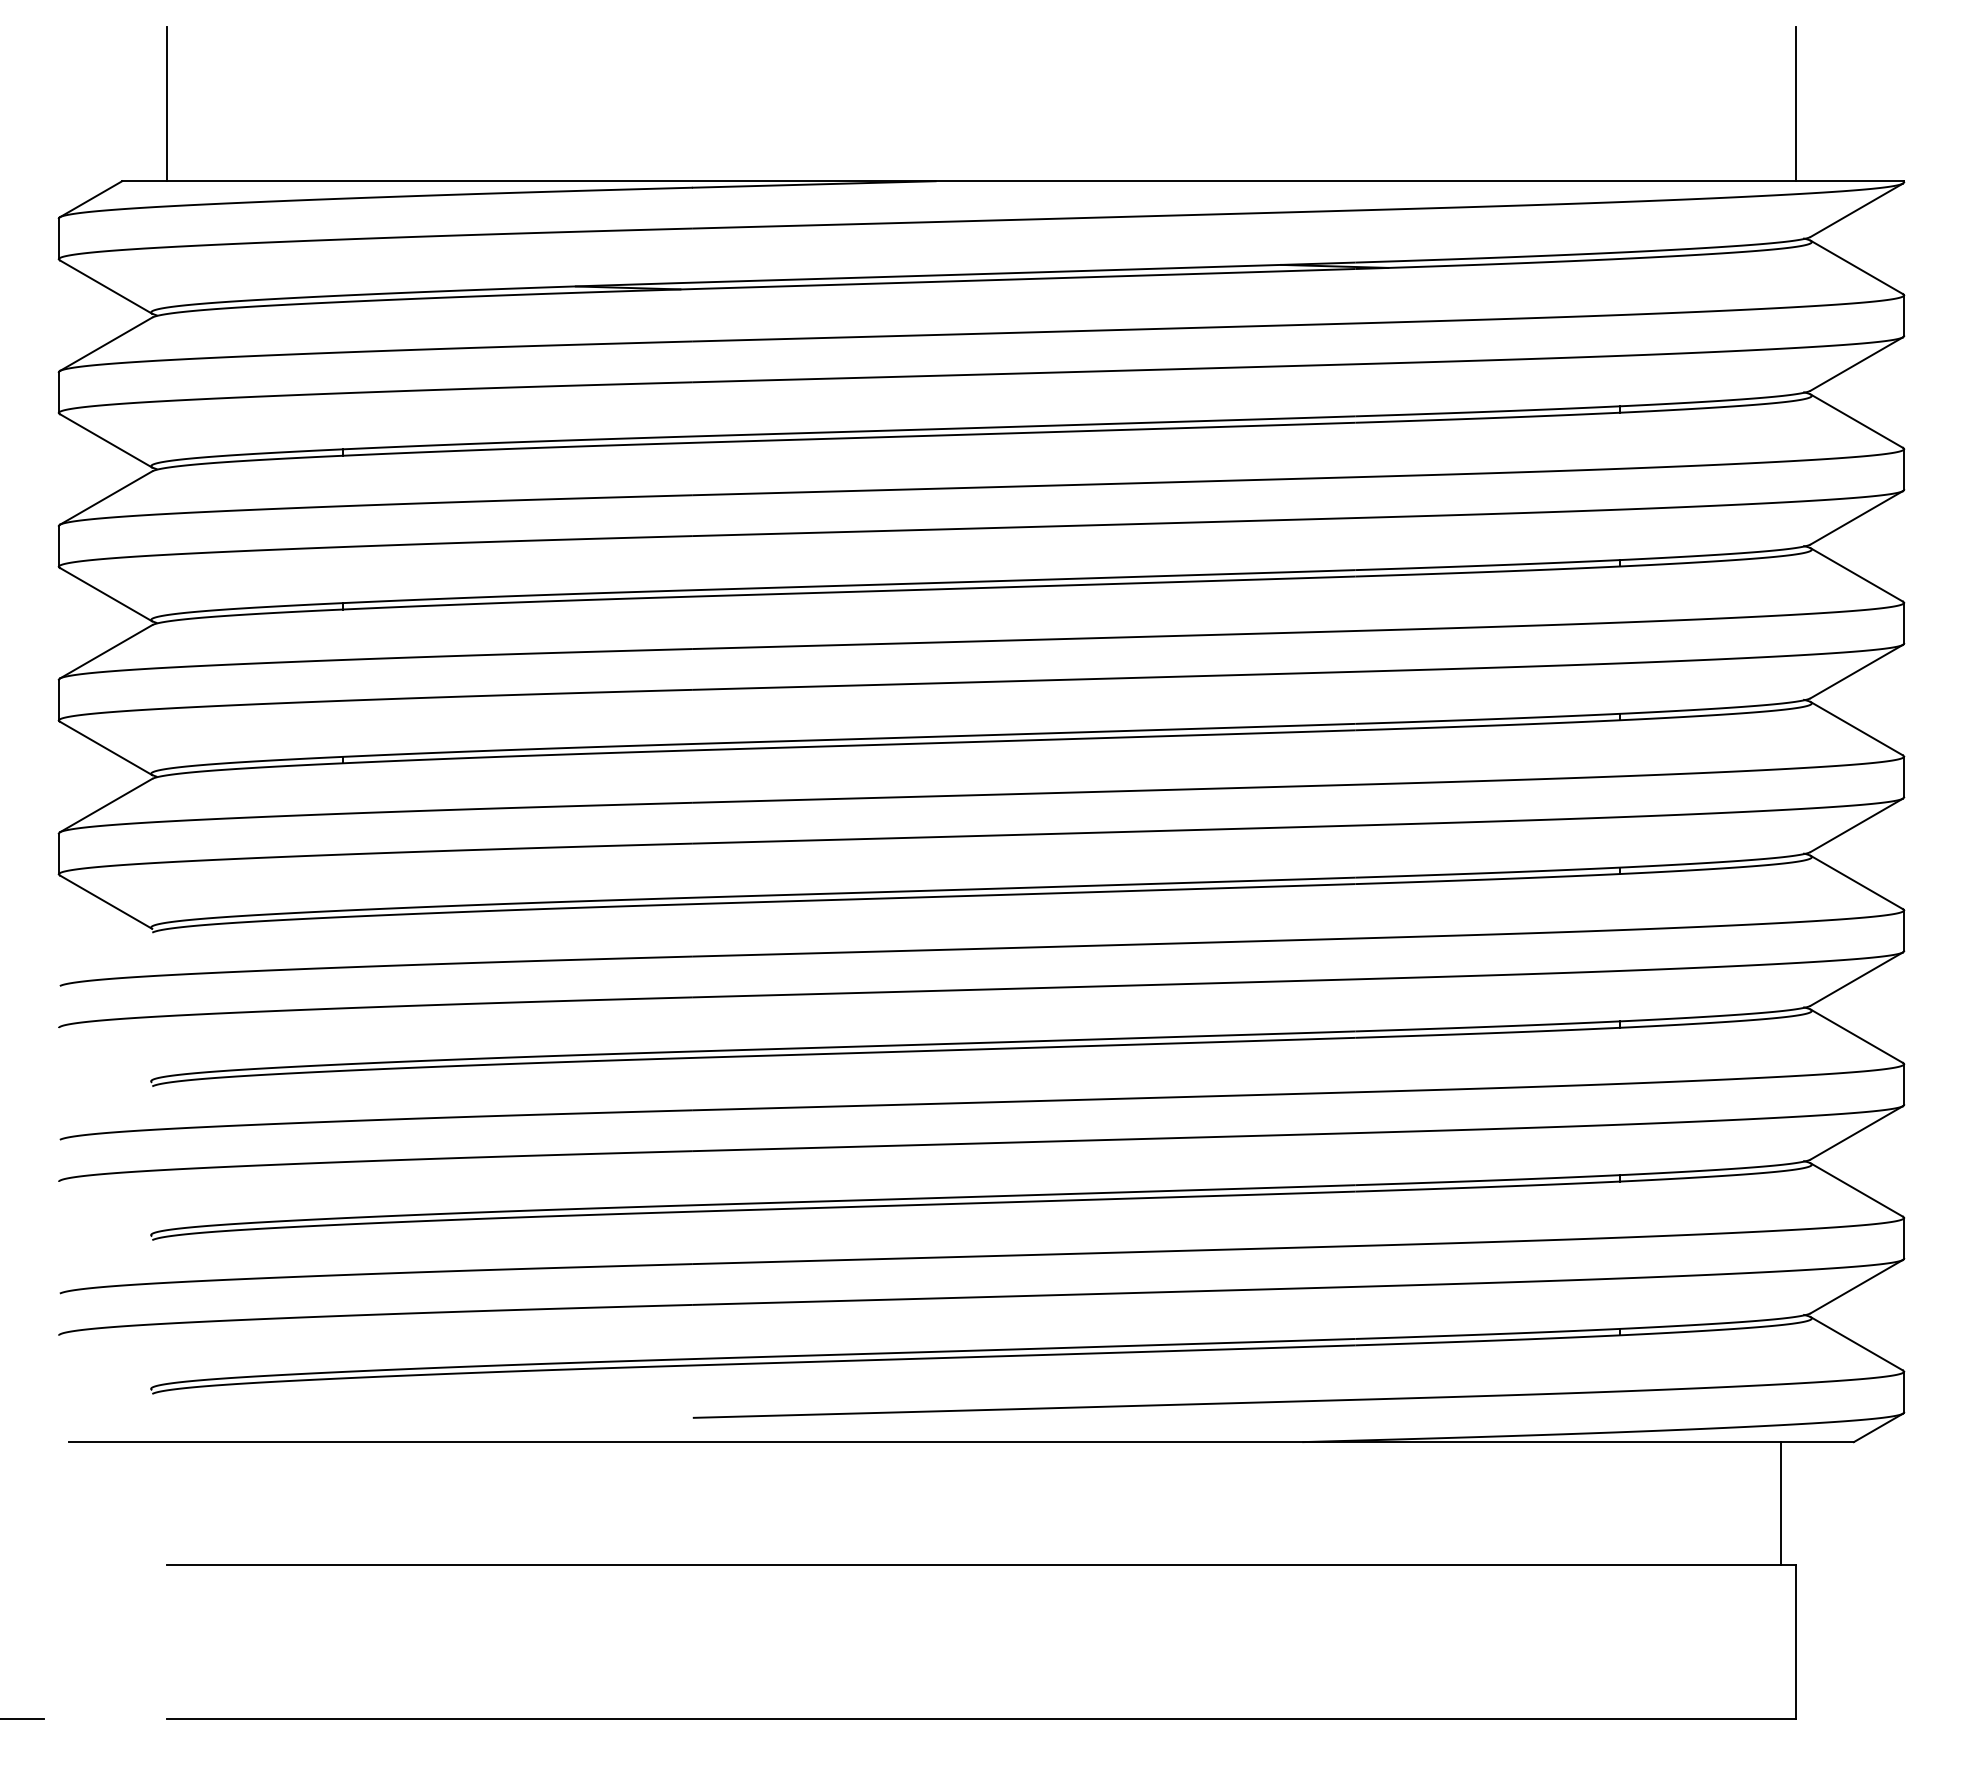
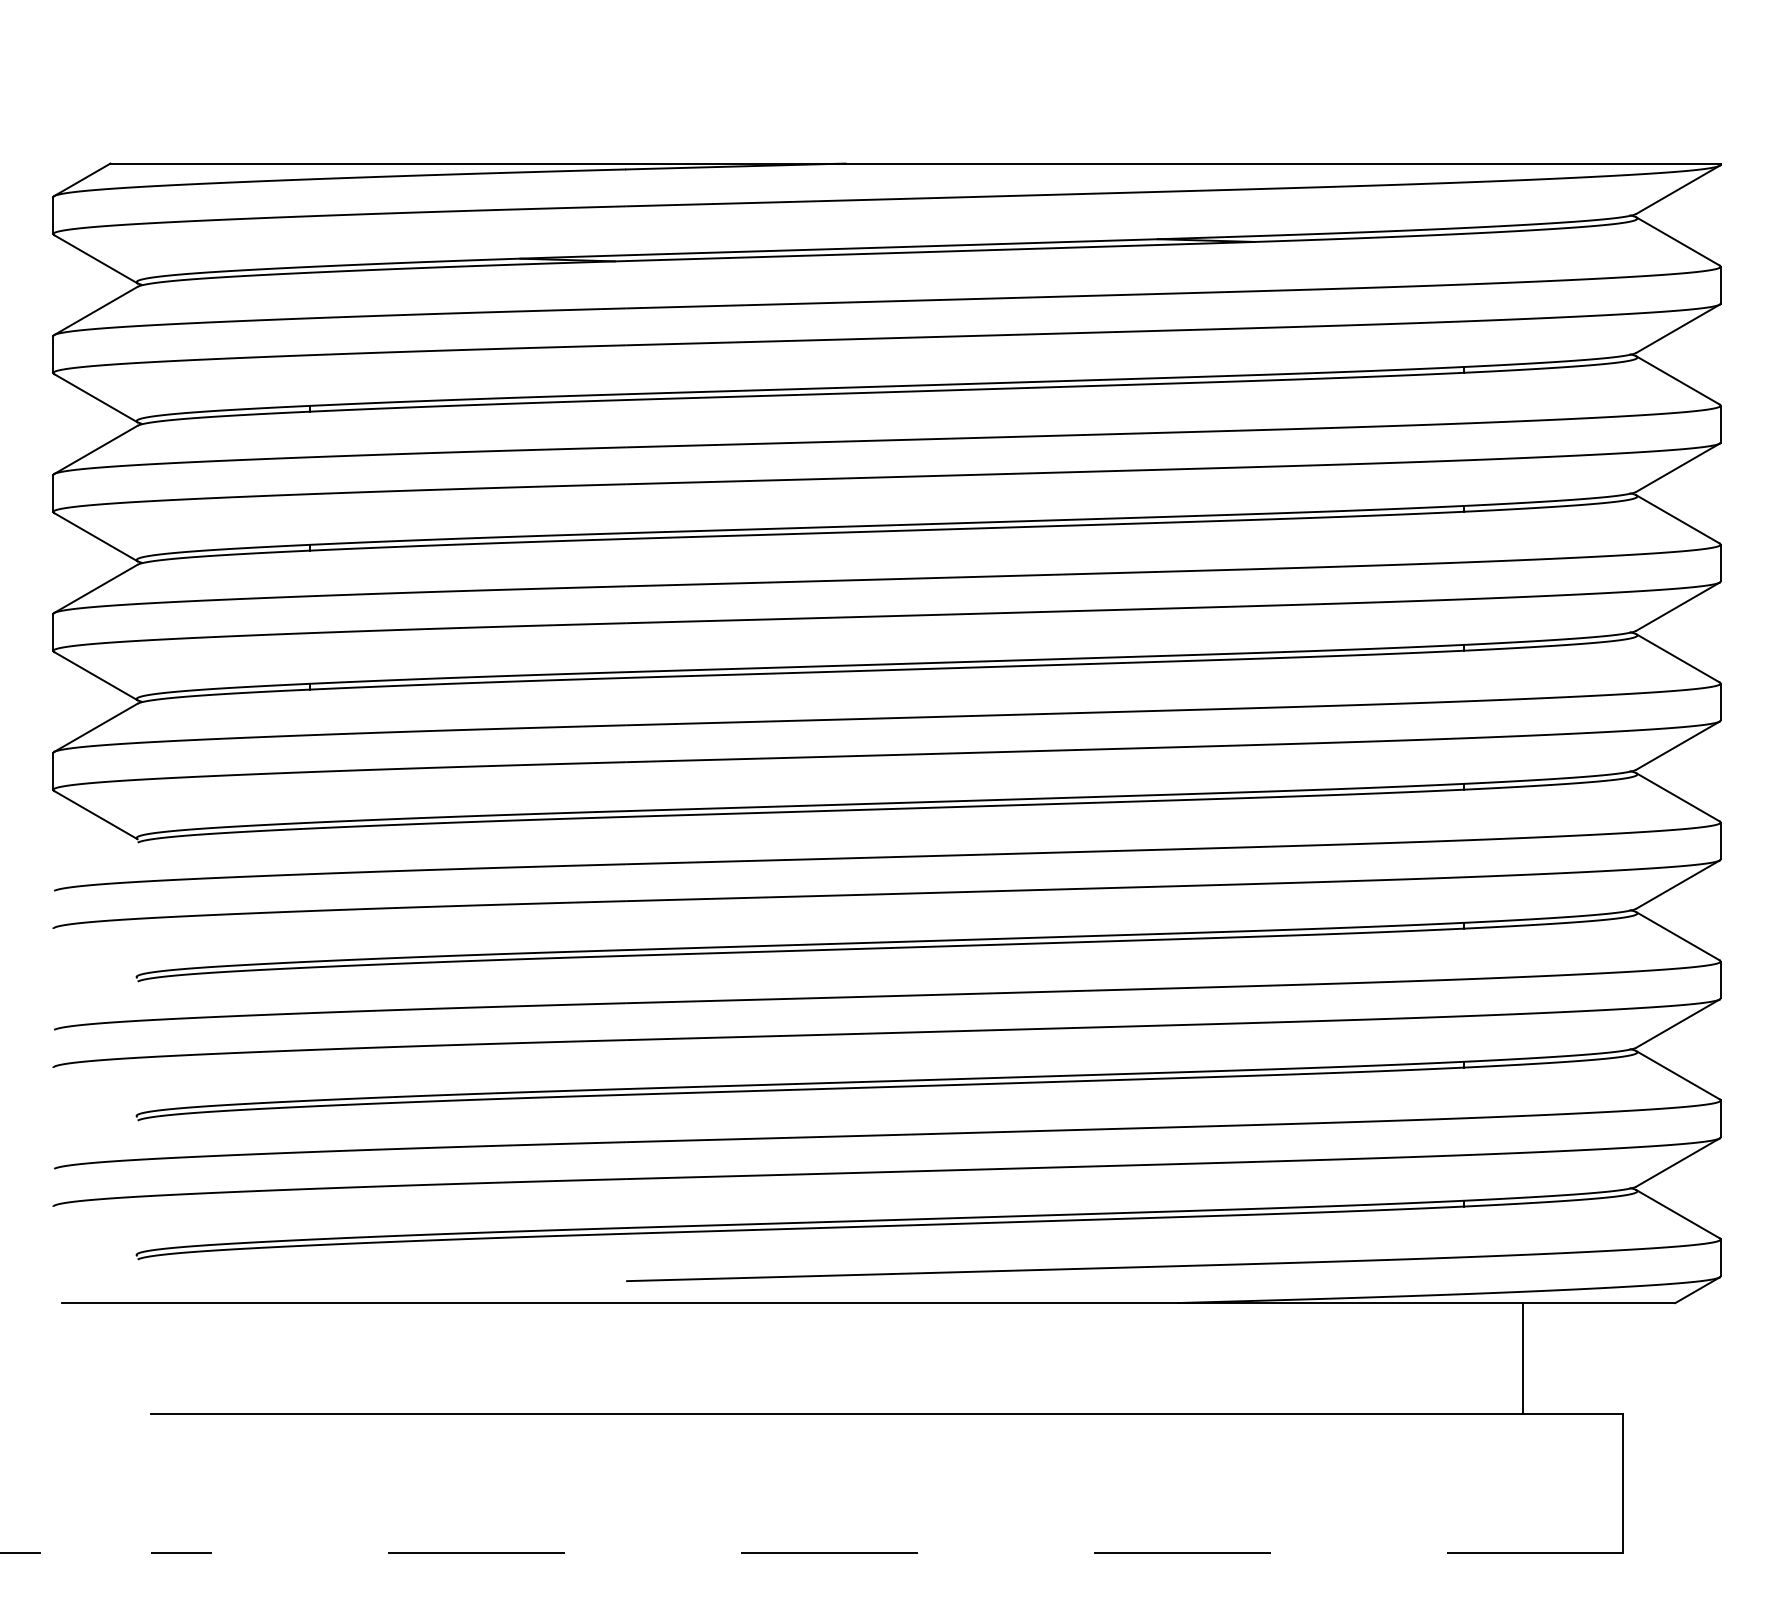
line: (166, 104) -> (150, 94), removed
line: (1796, 104) -> (1623, 94), removed
line: (1781, 1503) -> (1523, 1358), moved
line: (981, 1718) -> (887, 1552), solid -> dashed

